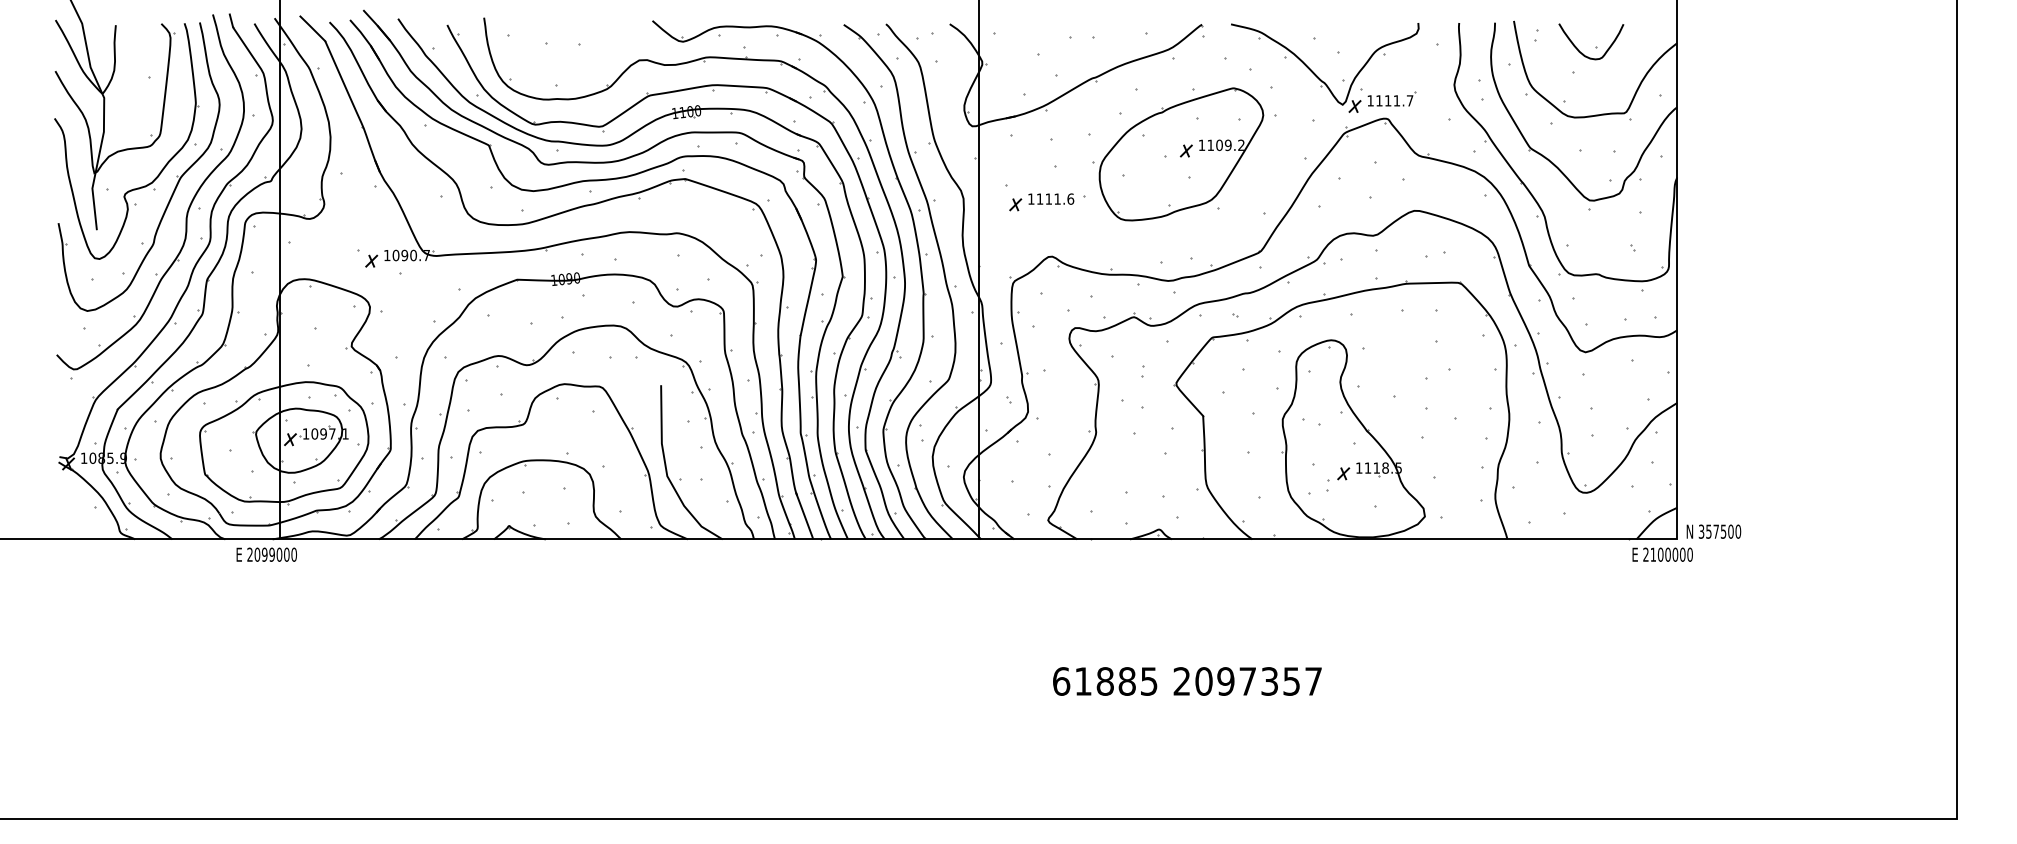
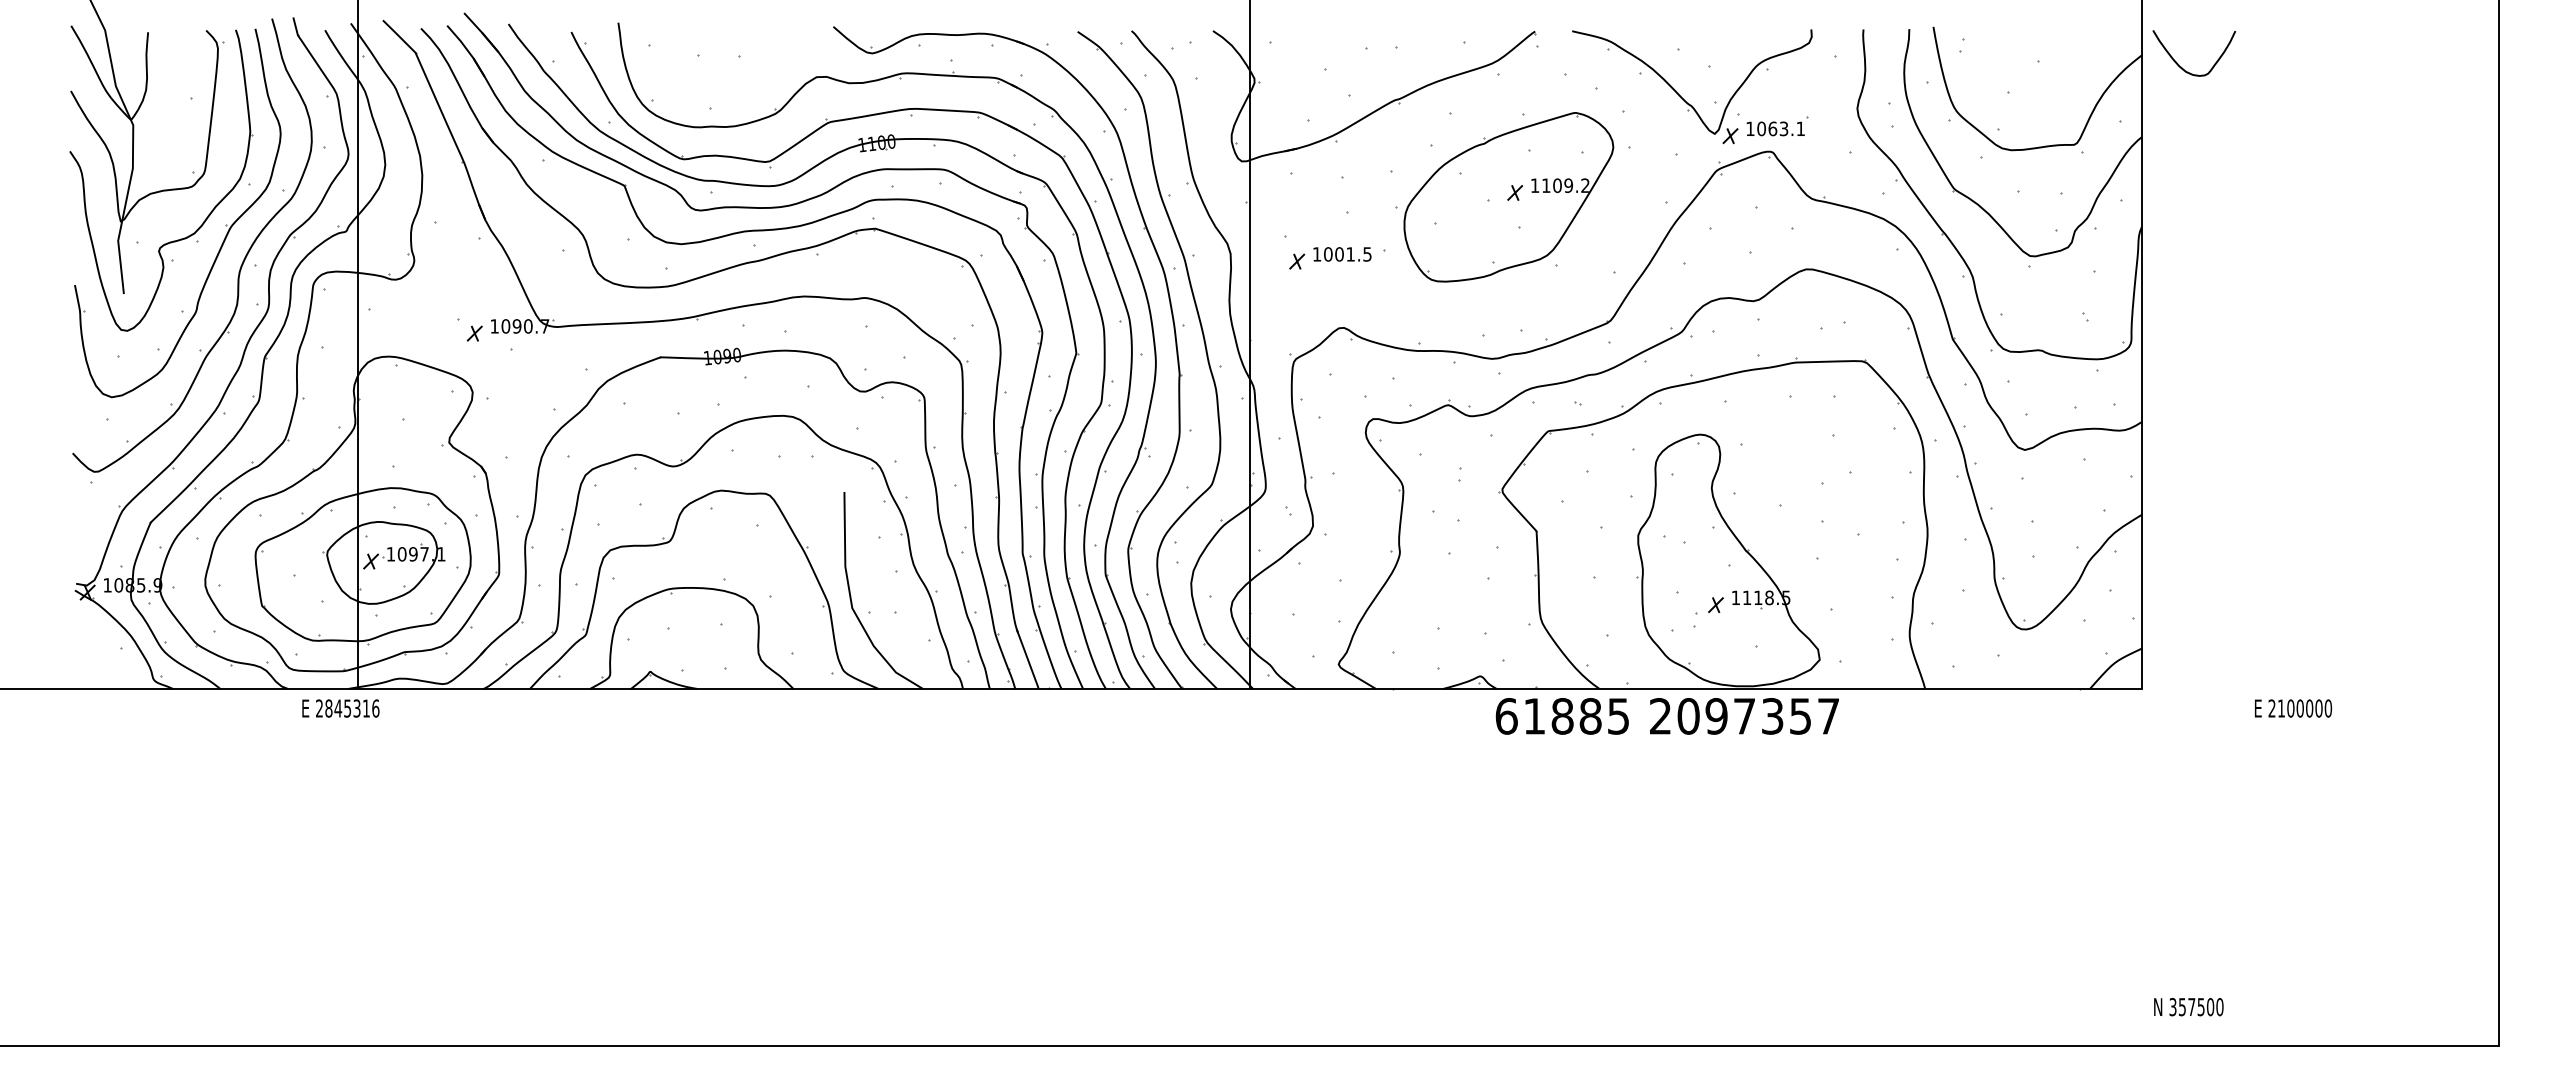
curve: (1581, 51) -> (2181, 66), moved
text: (1394, 100) -> (1780, 128), 1111.7 -> 1063.1
text: (1055, 199) -> (1347, 254), 1111.6 -> 1001.5
text: (1713, 532) -> (2188, 1007), moved
text: (275, 554) -> (352, 708), 2099000 -> 2845316
text: (1662, 554) -> (2293, 708), moved
text: (1186, 681) -> (1666, 716), moved

